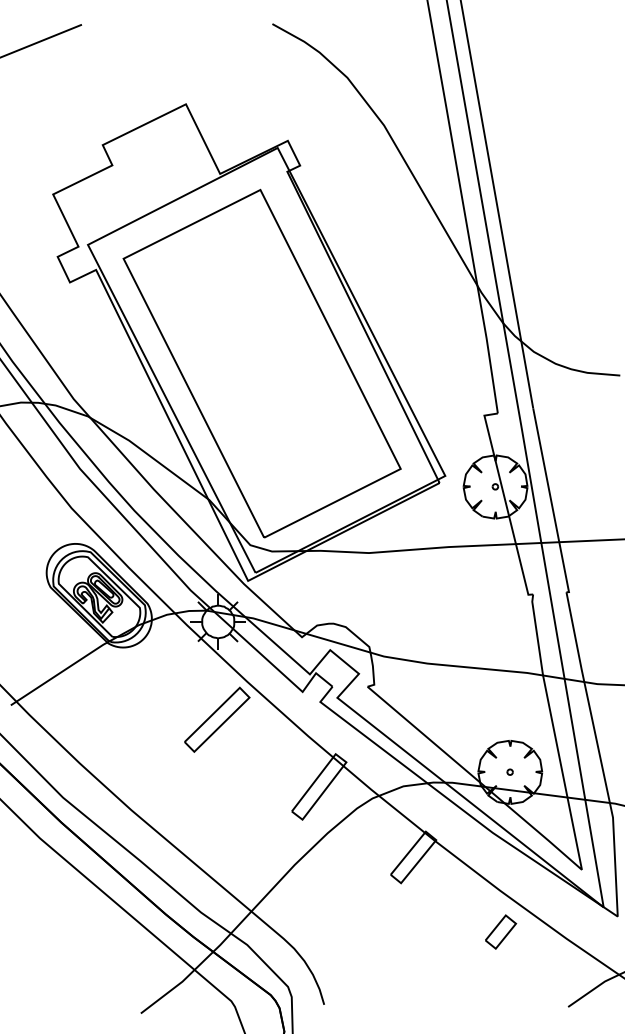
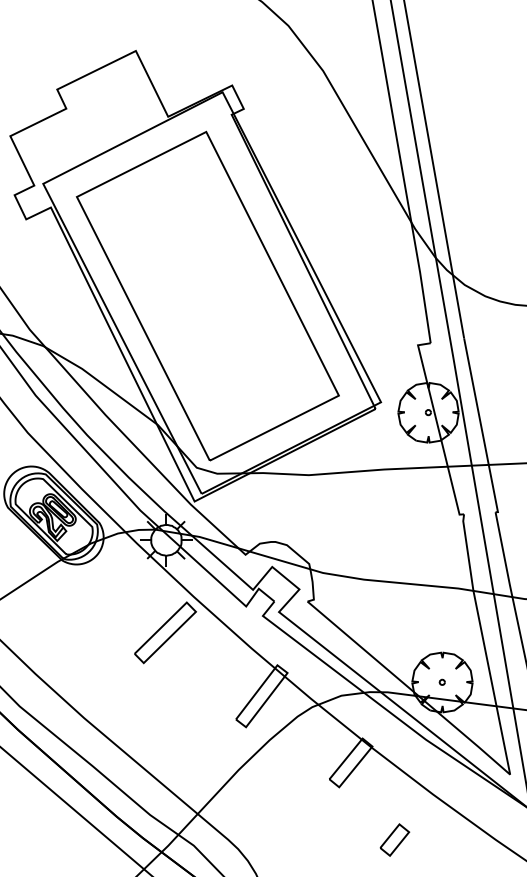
part: (501, 931) -> (395, 839), moved

